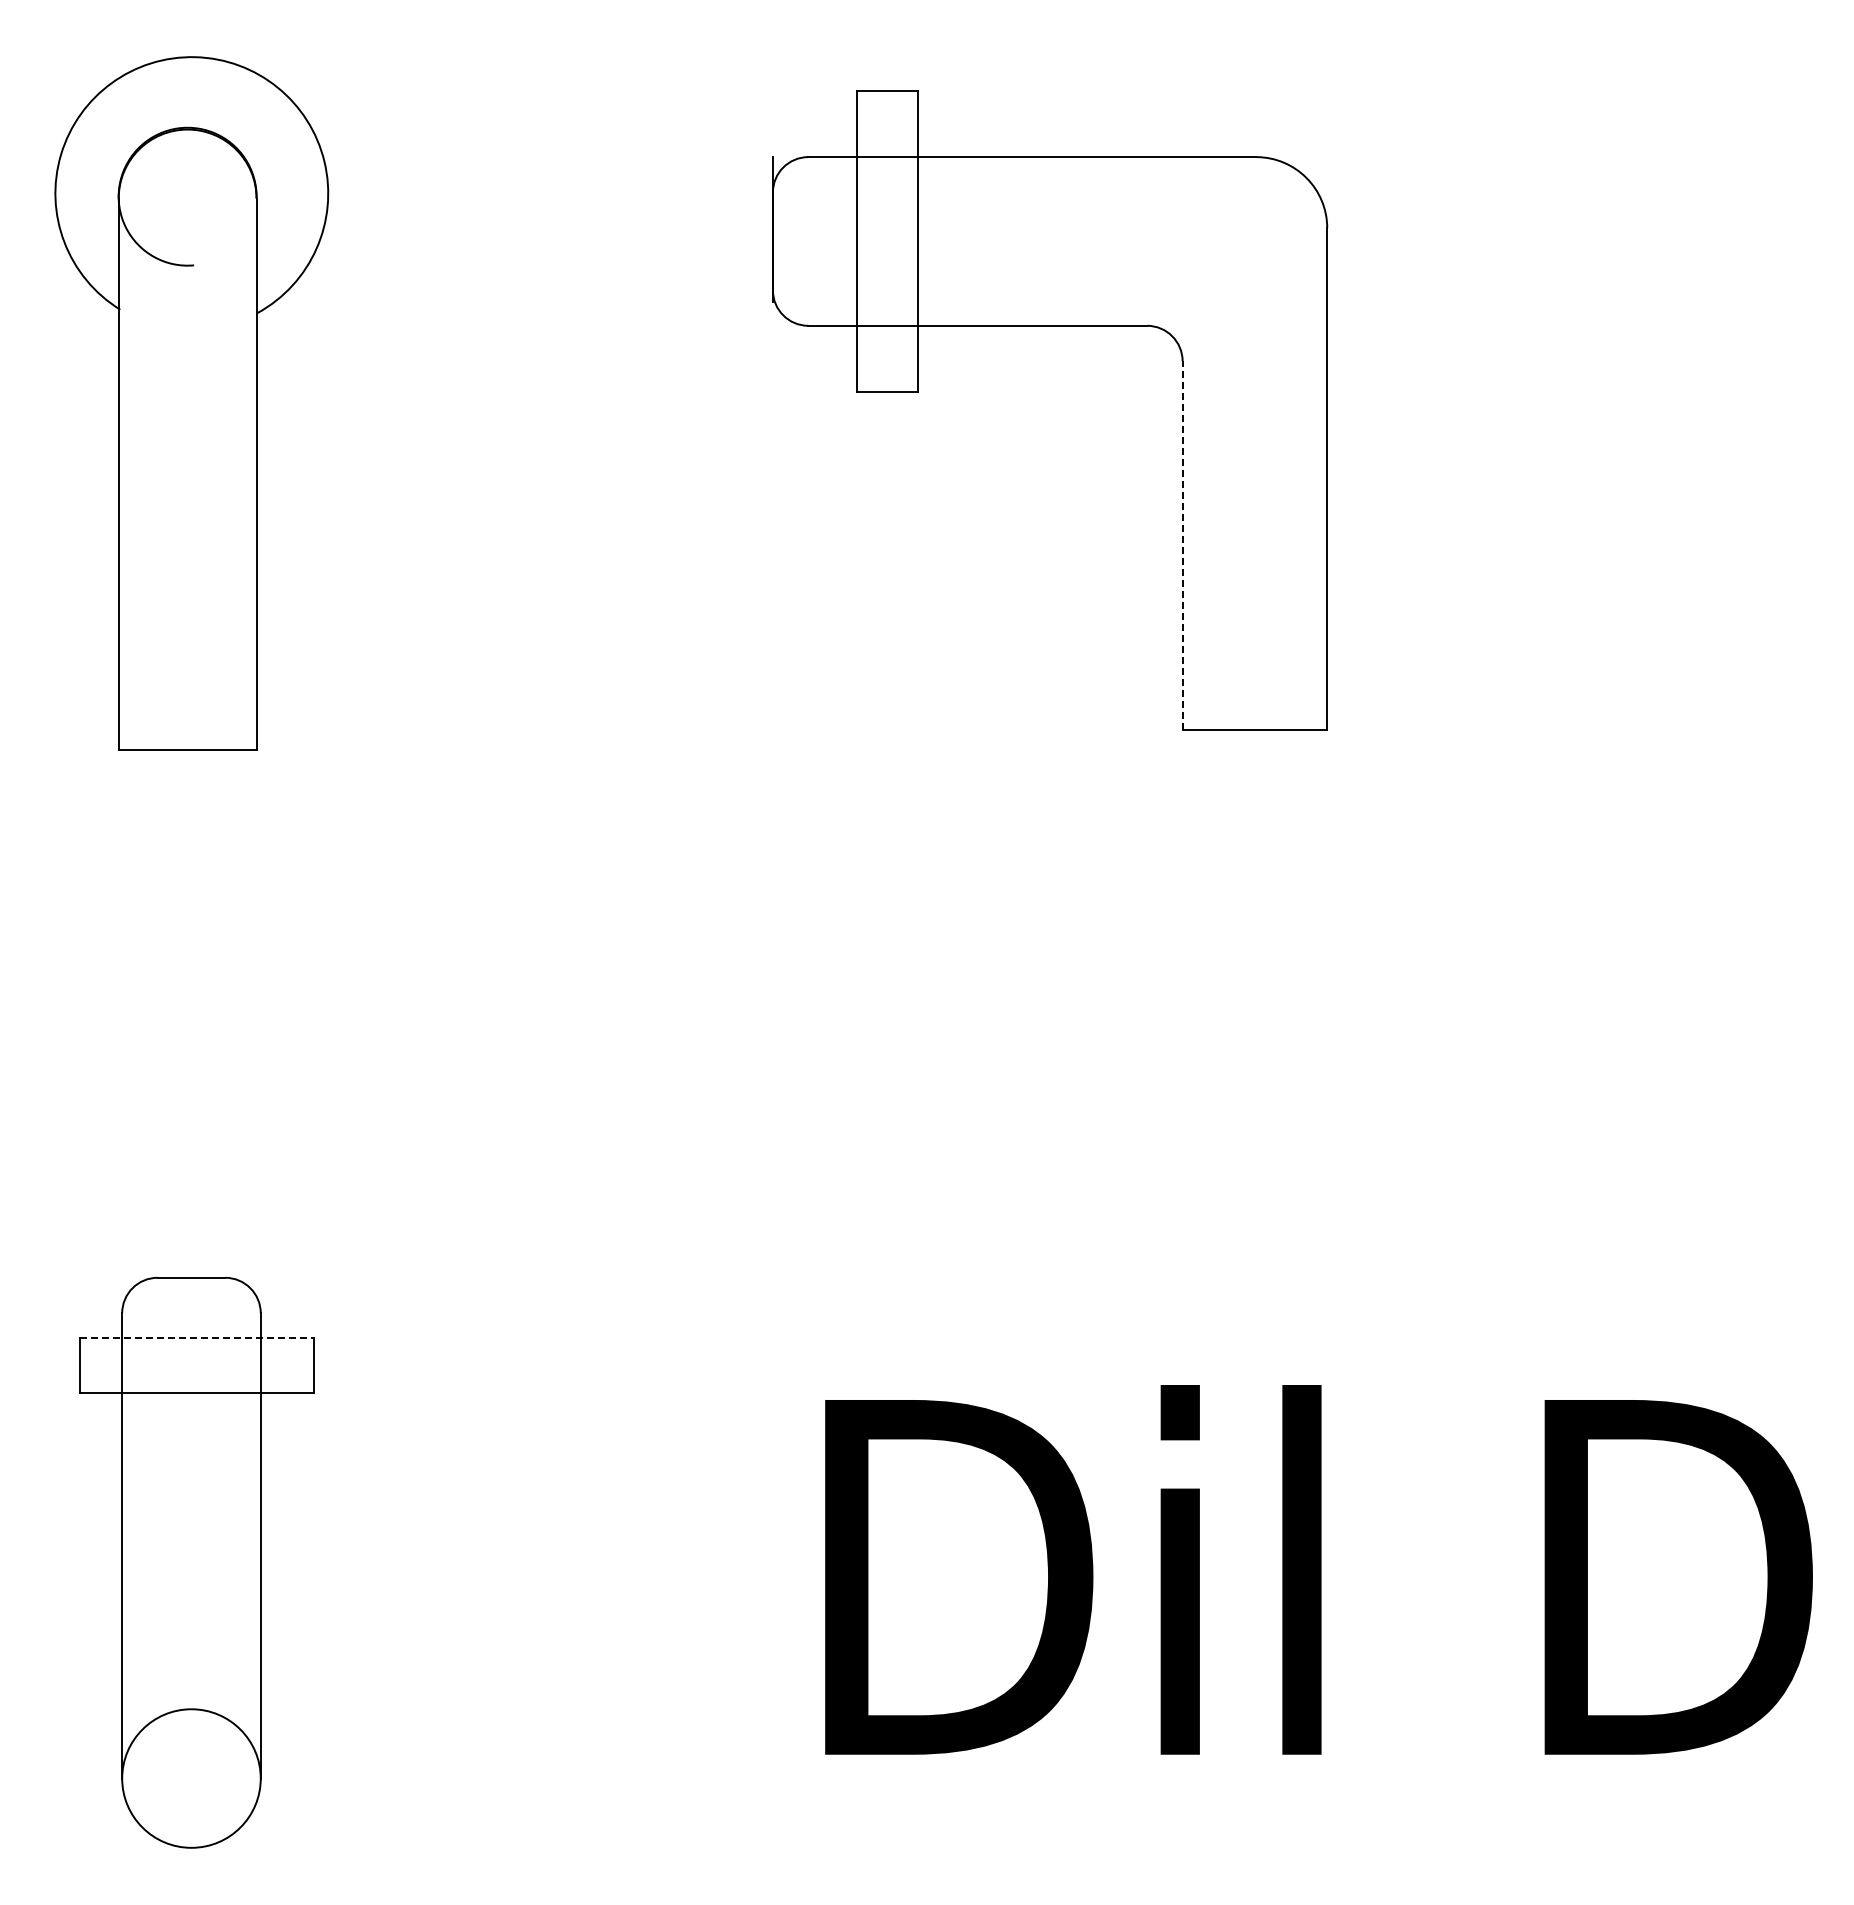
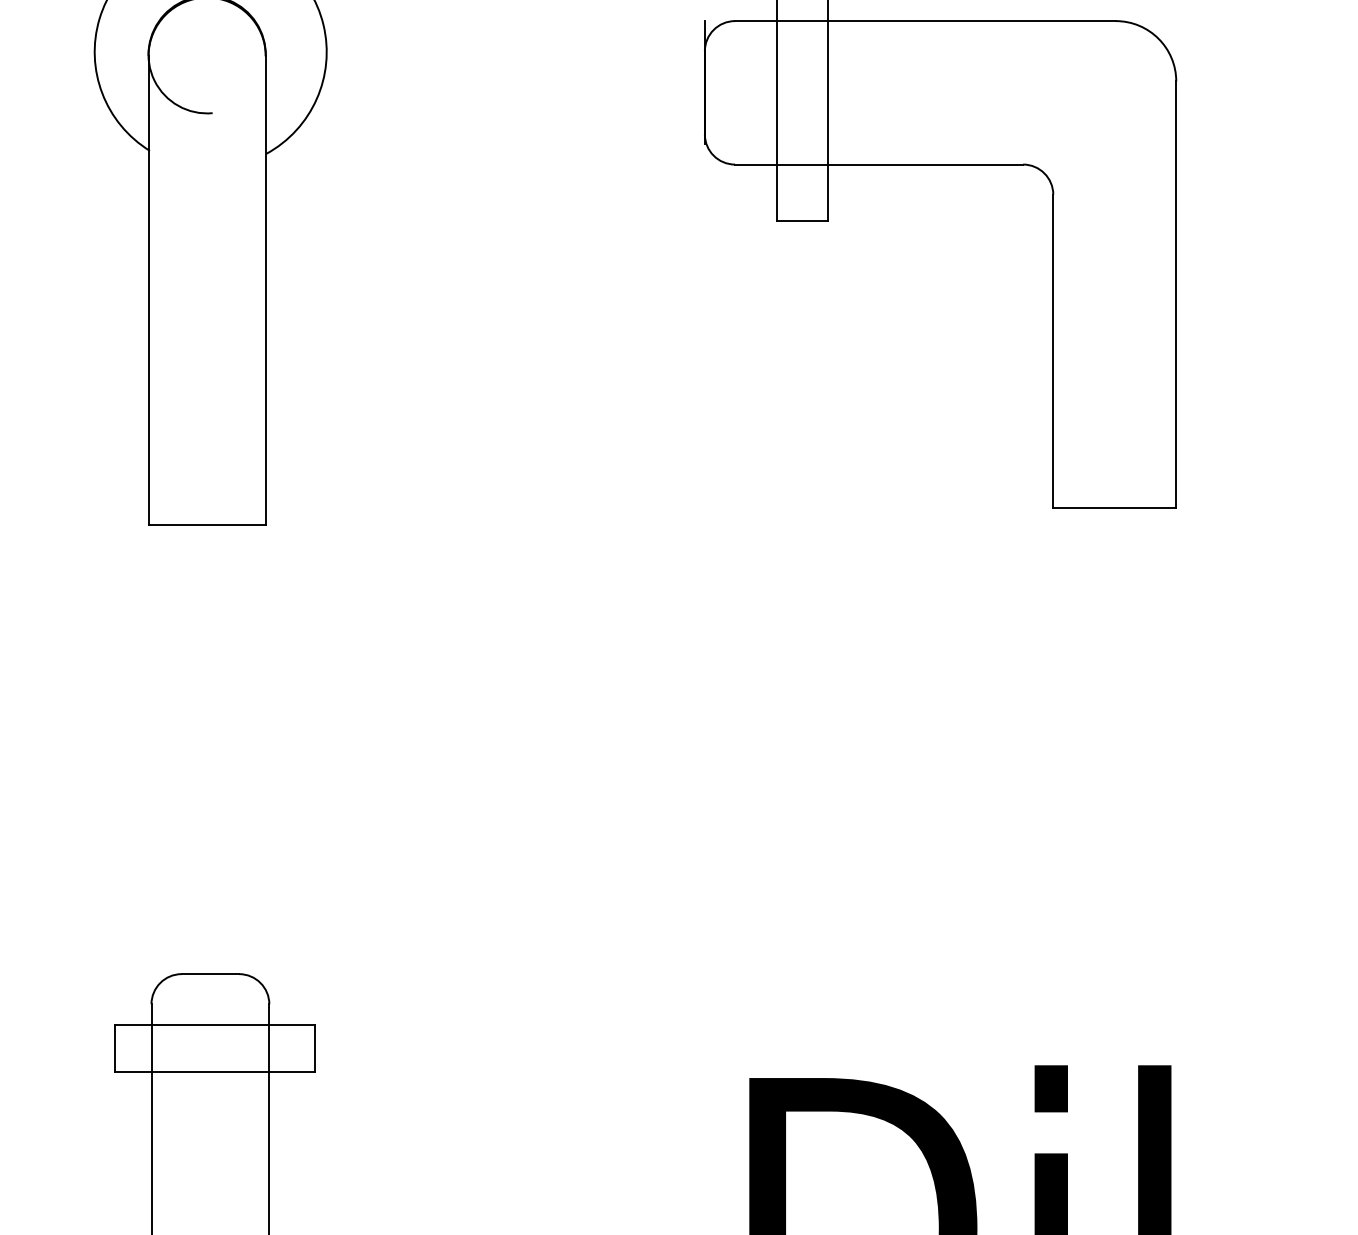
line: (1182, 544) -> (1053, 350), dashed -> solid
line: (197, 1337) -> (215, 1024), dashed -> solid

